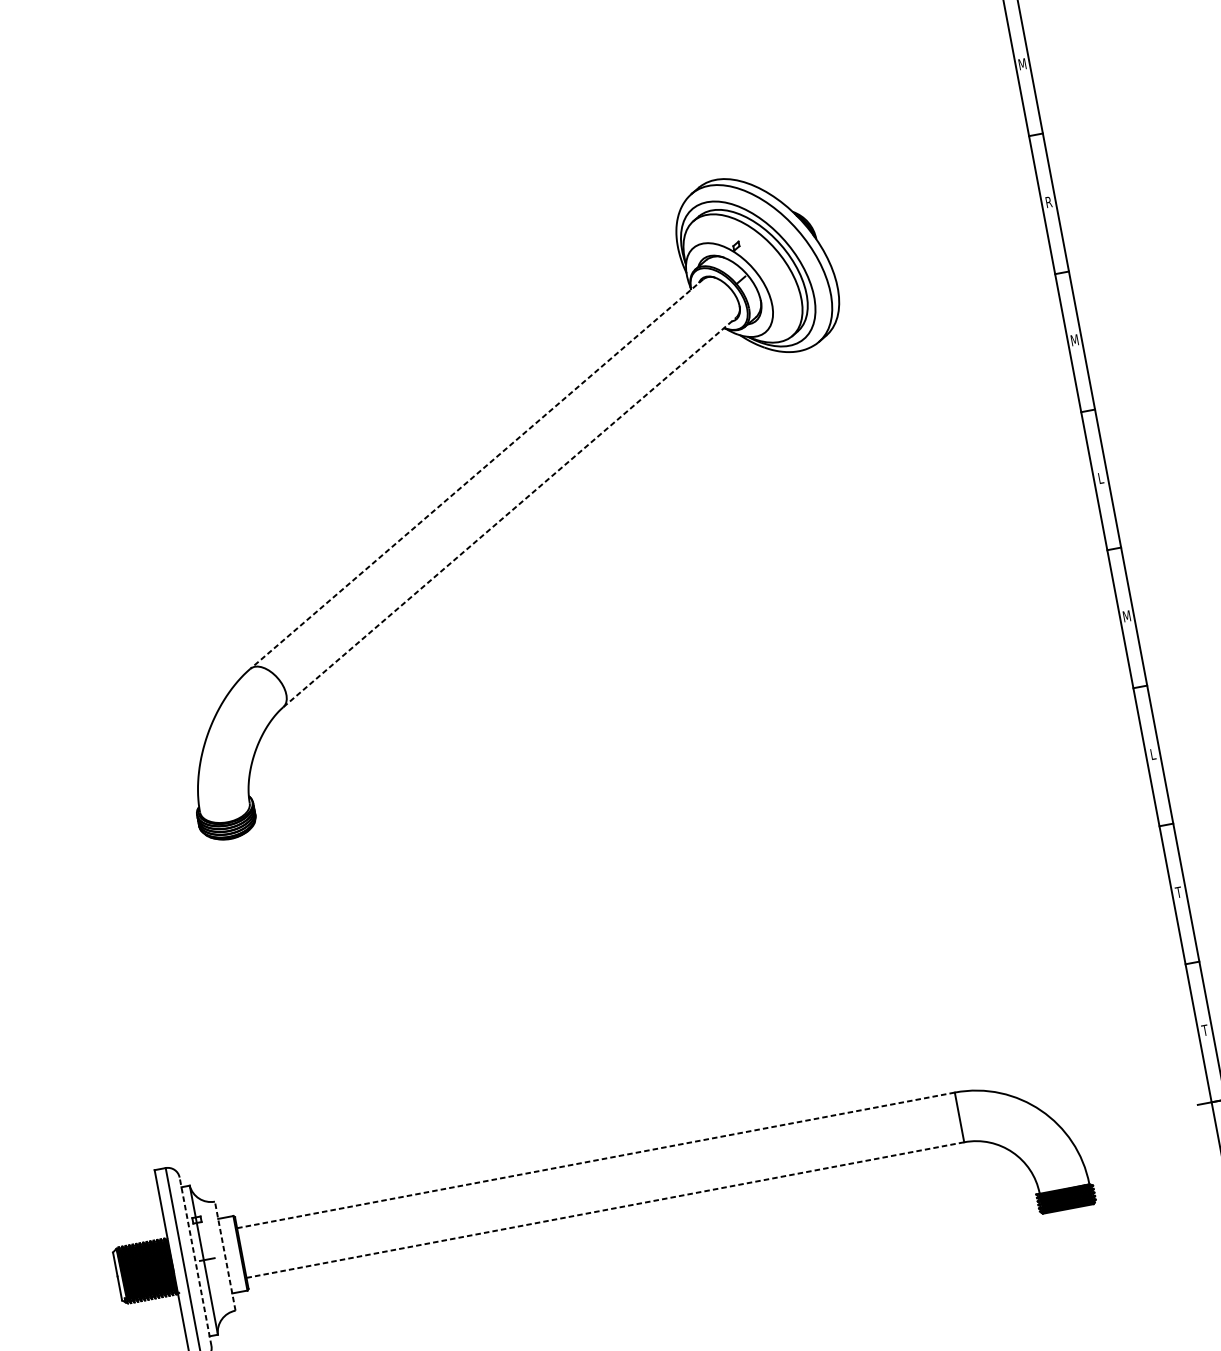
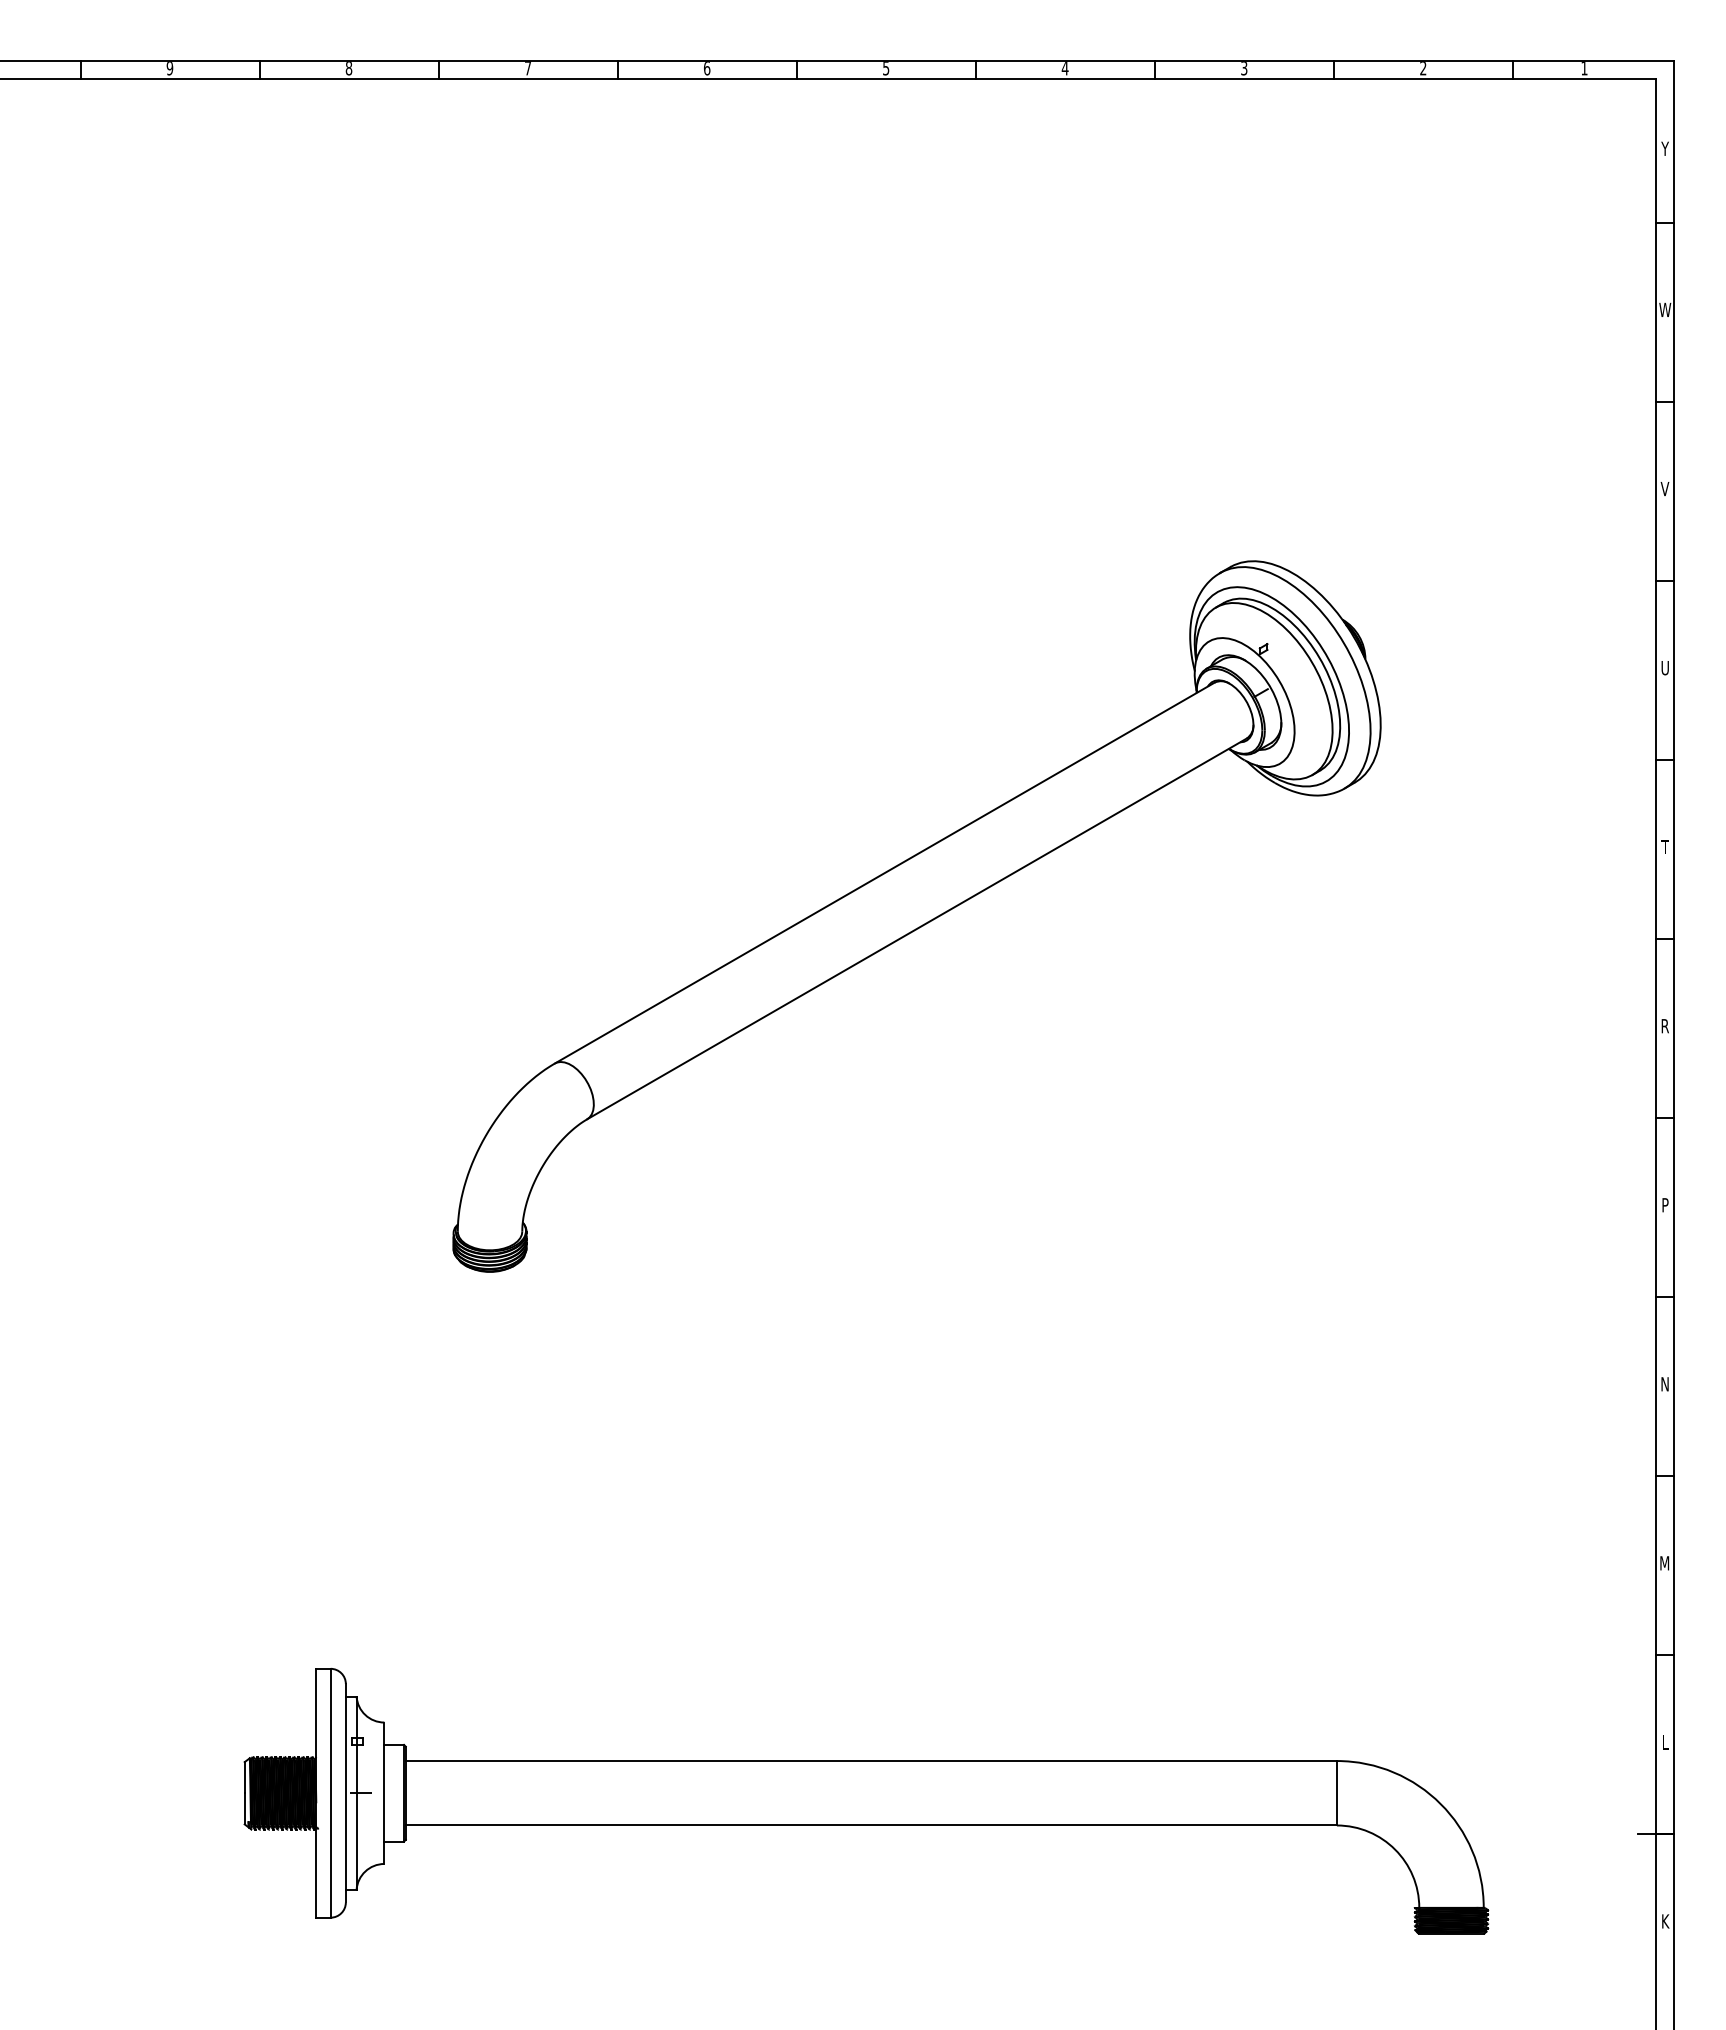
text: (1022, 64) -> (1664, 489), M -> V
text: (1049, 202) -> (1665, 668), R -> U
text: (1074, 340) -> (1664, 847), M -> T
line: (476, 474) -> (884, 873), dashed -> solid
text: (1100, 478) -> (1664, 1026), L -> R
line: (510, 511) -> (917, 928), dashed -> solid
text: (1126, 616) -> (1664, 1205), M -> P
text: (1152, 754) -> (1664, 1384), L -> N
text: (1178, 892) -> (1664, 1563), T -> M
text: (1204, 1030) -> (1664, 1742), T -> L
line: (596, 1160) -> (871, 1761), dashed -> solid
line: (605, 1210) -> (871, 1825), dashed -> solid
line: (225, 1256) -> (384, 1793), dashed -> solid
line: (195, 1261) -> (345, 1792), dashed -> solid

